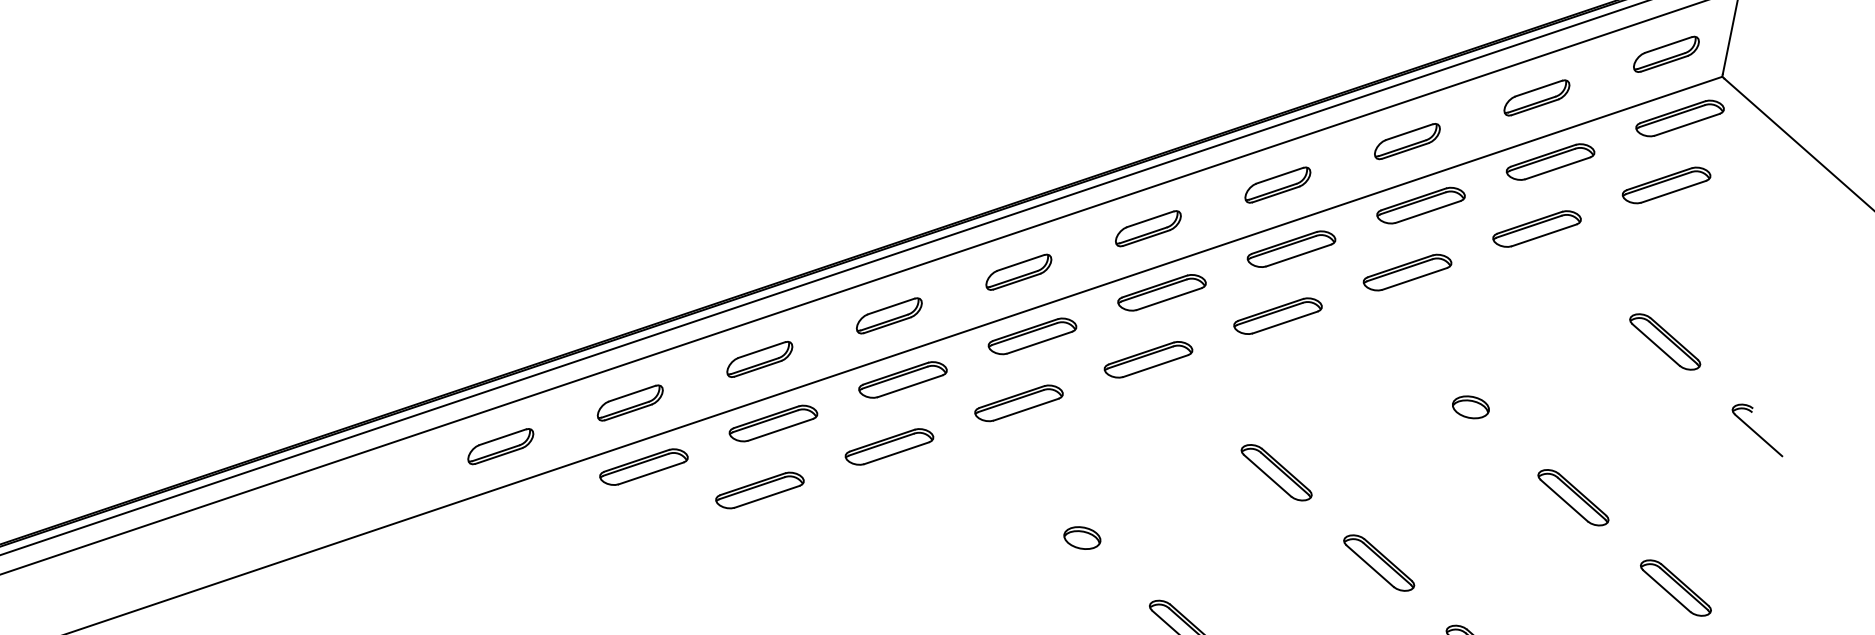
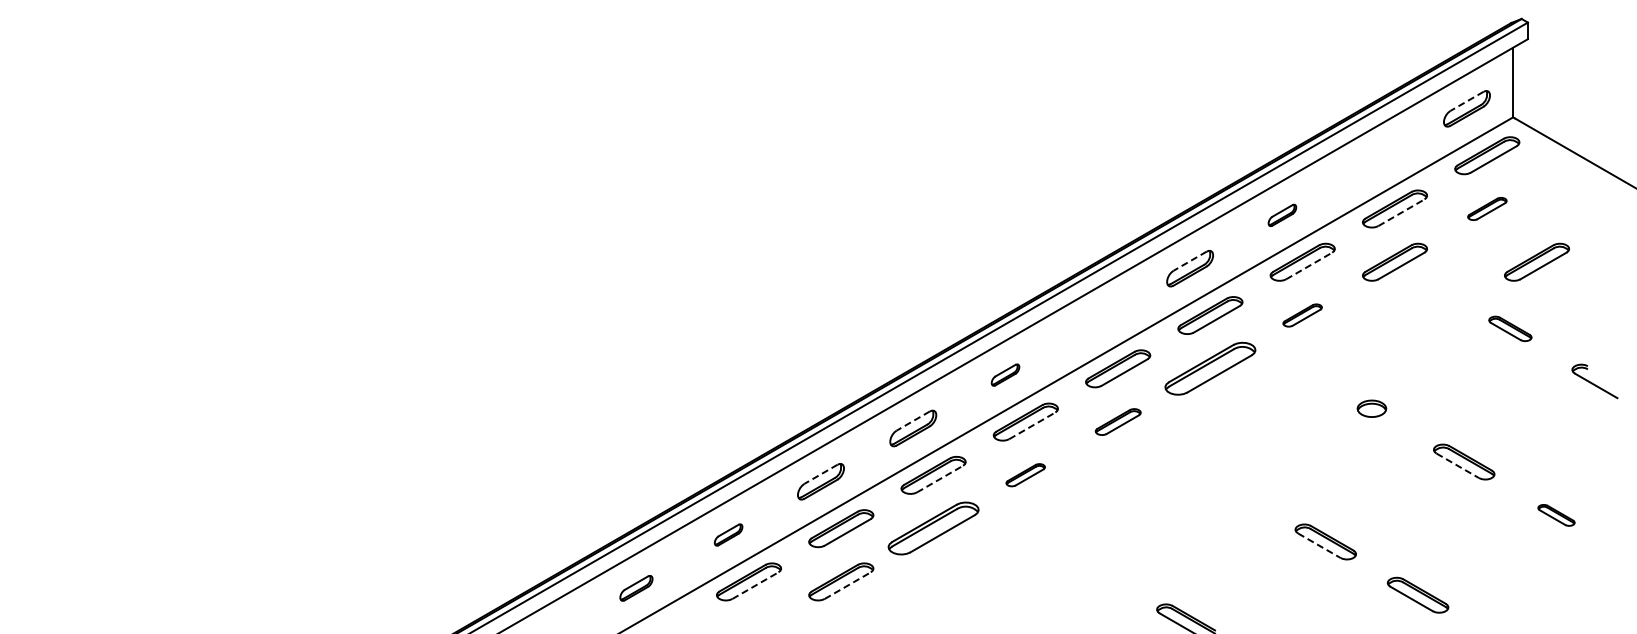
line: (1667, 45) -> (1466, 101), solid -> dashed
part: (1536, 97) -> (1374, 161), removed
part: (1407, 141) -> (1282, 215), size x0.6
line: (1557, 168) -> (1401, 212), solid -> dashed
line: (1278, 175) -> (1189, 261), solid -> dashed
part: (1666, 184) -> (1487, 208), size x0.6
line: (1428, 212) -> (1309, 266), solid -> dashed
part: (1148, 228) -> (1097, 321), removed
part: (1715, 263) -> (1536, 261), added
part: (1018, 271) -> (1005, 374), size x0.6
part: (1407, 272) -> (1302, 315), size x0.6
line: (890, 306) -> (912, 421), solid -> dashed
part: (1278, 315) -> (1210, 368), size x1.4
part: (1665, 341) -> (1510, 328), size x0.7
line: (1039, 342) -> (1032, 425), solid -> dashed
line: (761, 350) -> (820, 474), solid -> dashed
part: (1149, 359) -> (1118, 421), size x0.7
line: (910, 386) -> (940, 479), solid -> dashed
part: (630, 402) -> (728, 534), size x0.6
part: (1018, 402) -> (1025, 474), size x0.6
part: (500, 446) -> (636, 588), size x0.7
part: (889, 446) -> (933, 528), size x1.4
part: (1276, 472) -> (1233, 488), removed
line: (651, 473) -> (755, 585), solid -> dashed
line: (766, 496) -> (847, 585), solid -> dashed
line: (1564, 500) -> (1457, 465), solid -> dashed
part: (1081, 537) -> (1094, 568), removed
line: (1370, 565) -> (1319, 545), solid -> dashed
part: (1675, 588) -> (1556, 515), size x0.6

